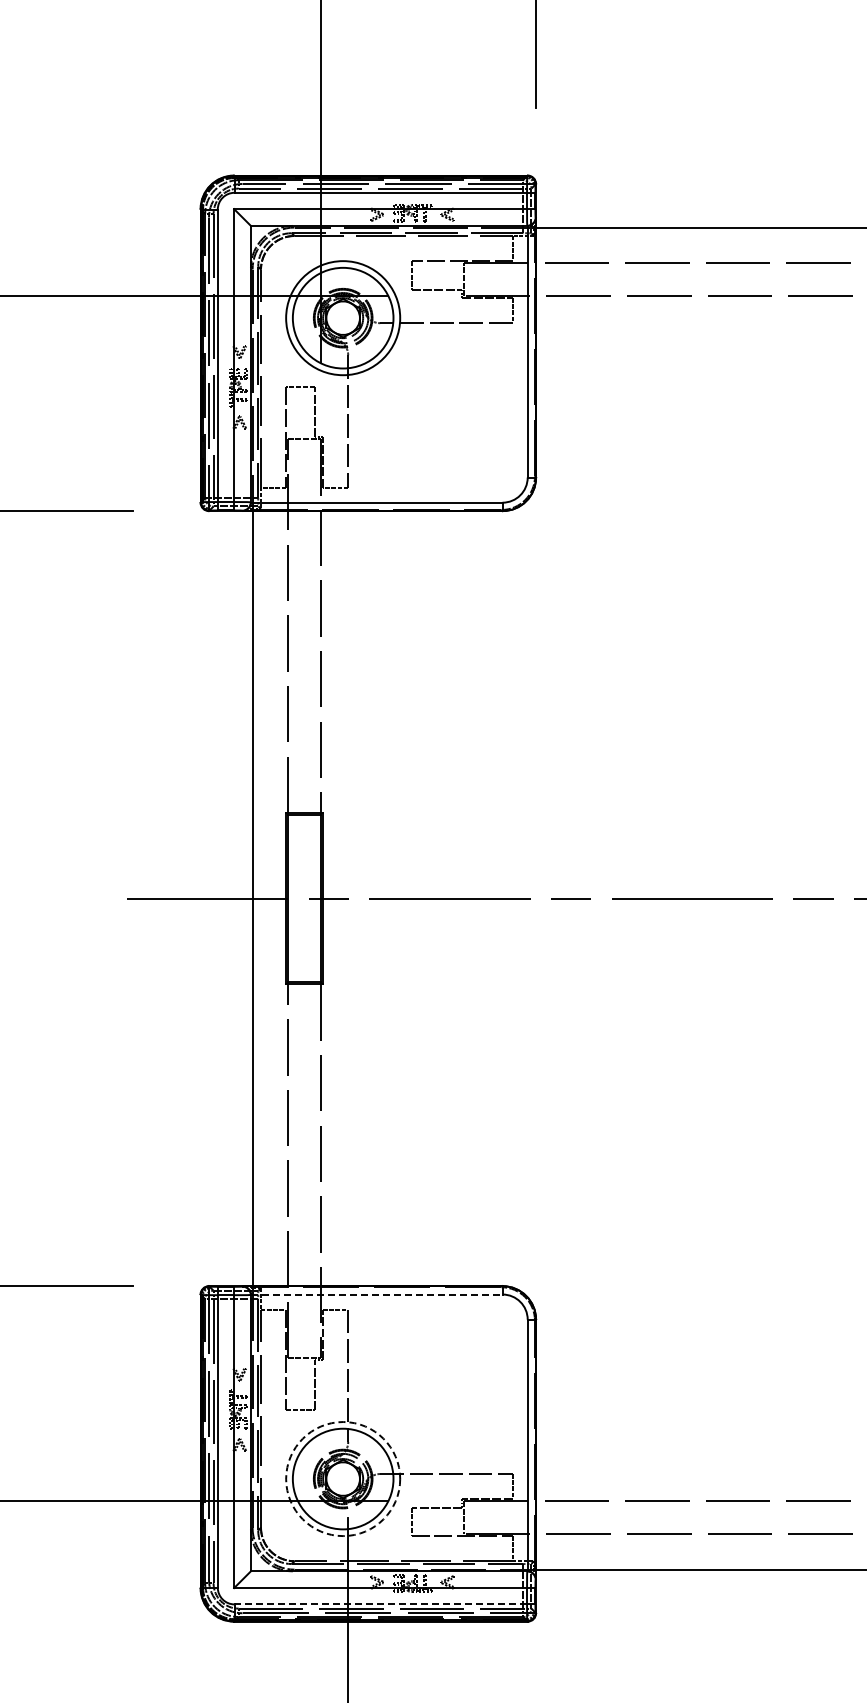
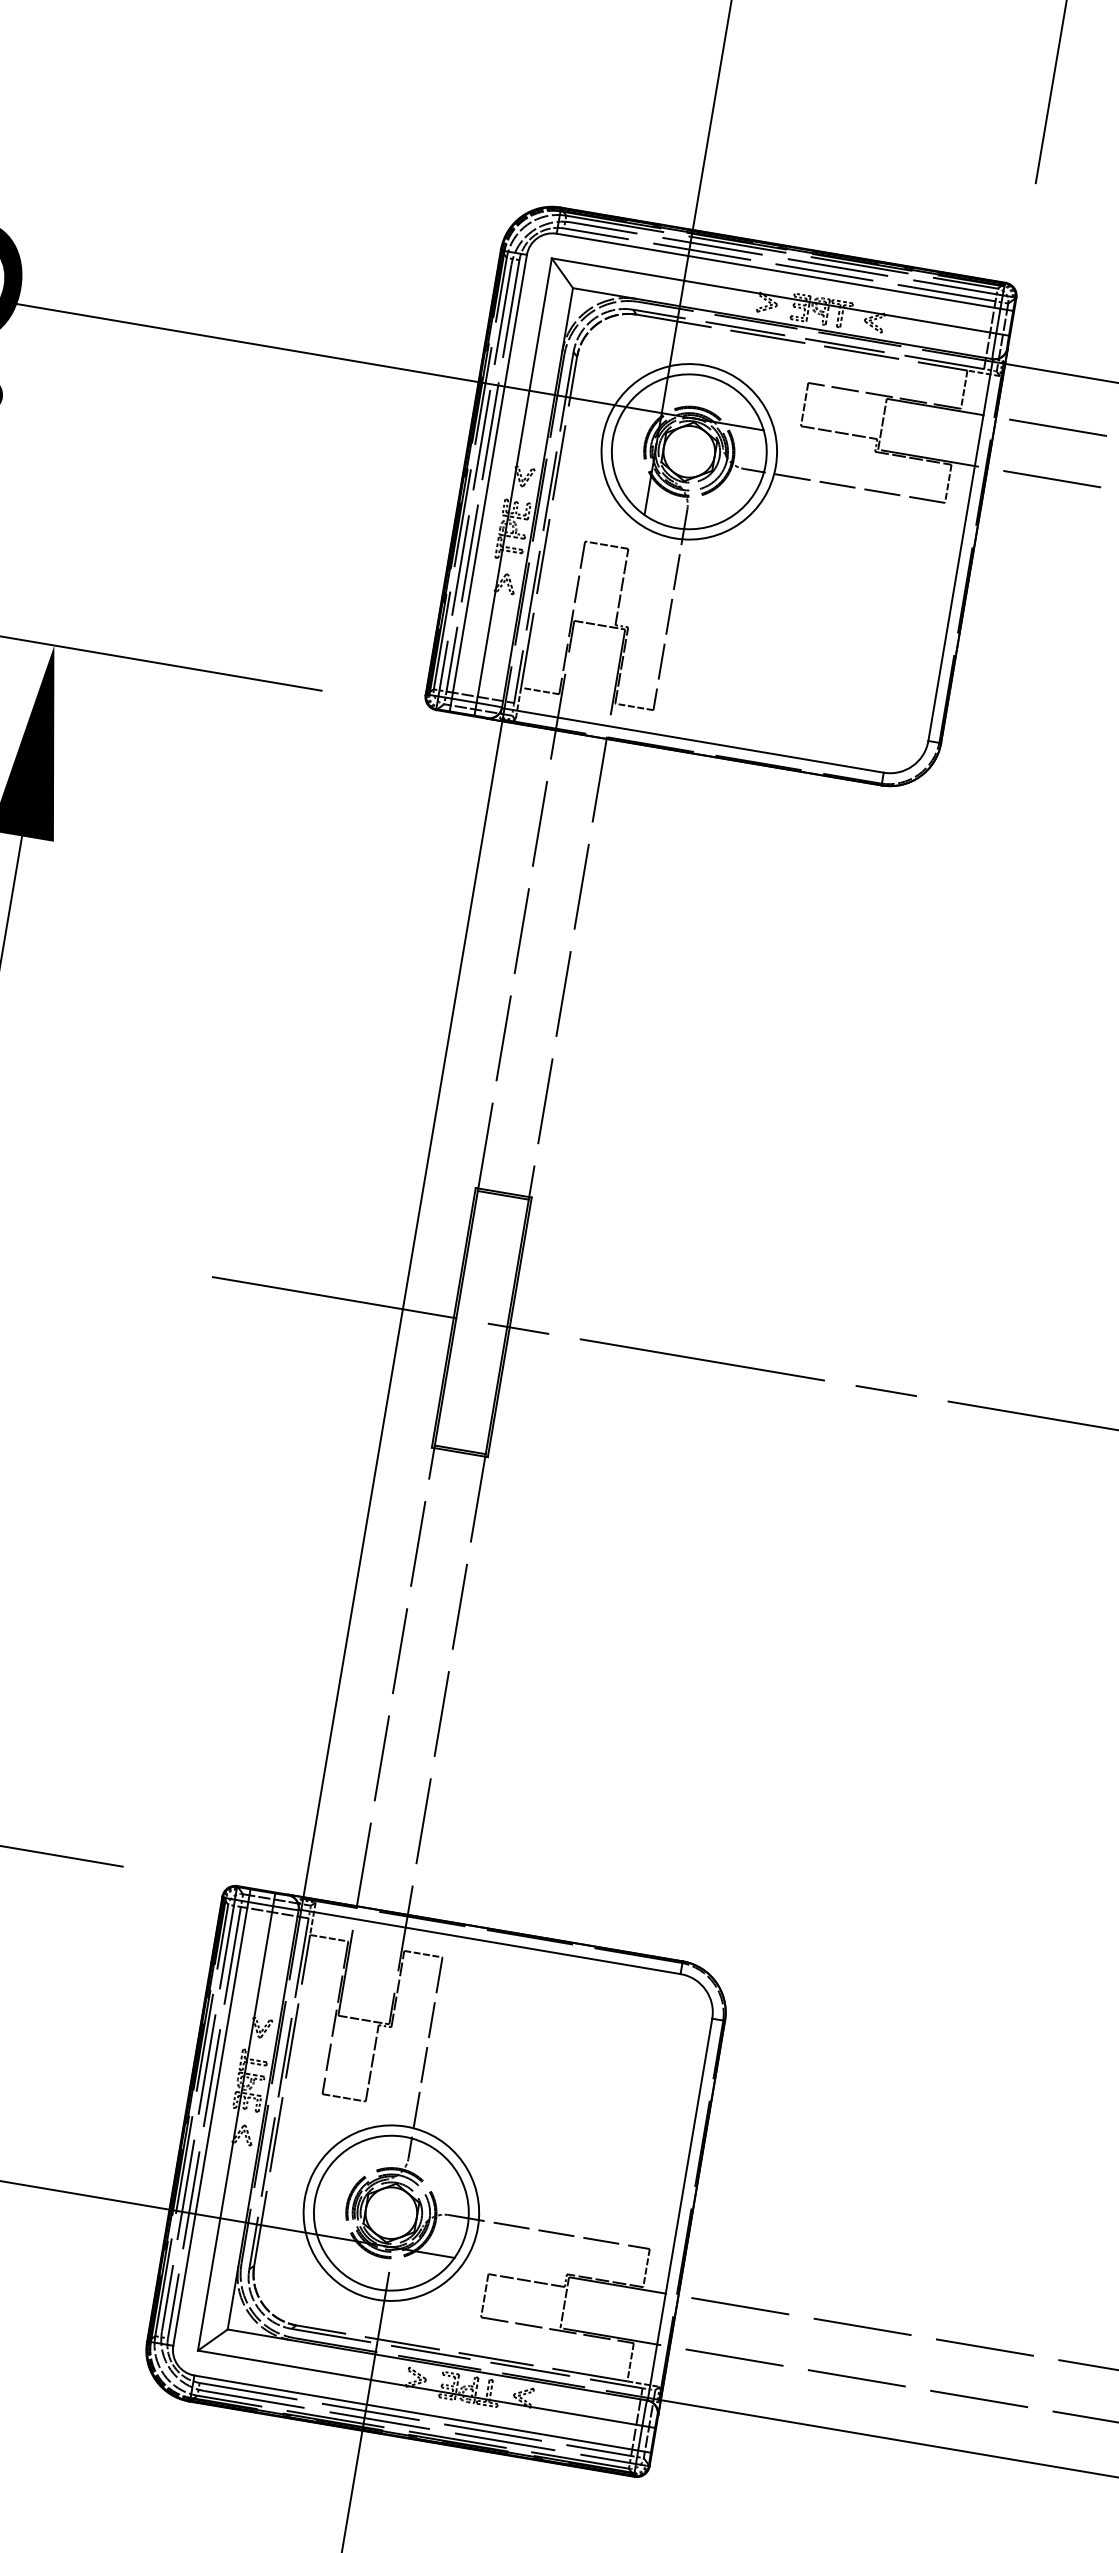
line: (376, 1294) -> (489, 1941), dashed -> solid
circle: (343, 1479) -> (391, 2213), dashed -> solid
line: (380, 1604) -> (415, 2413), dashed -> solid

